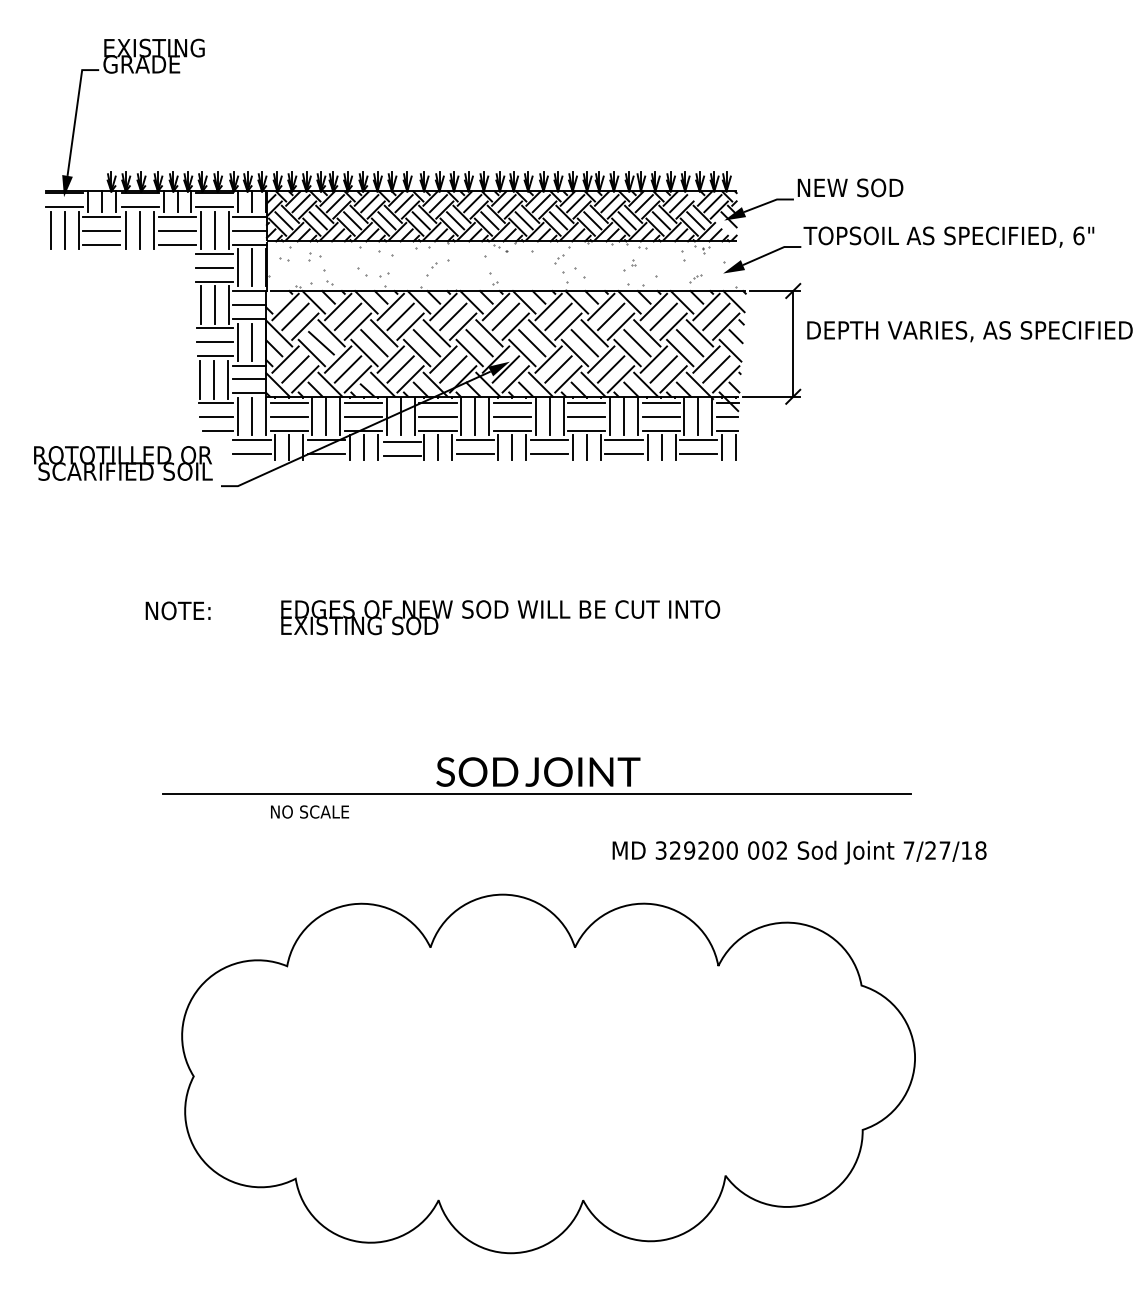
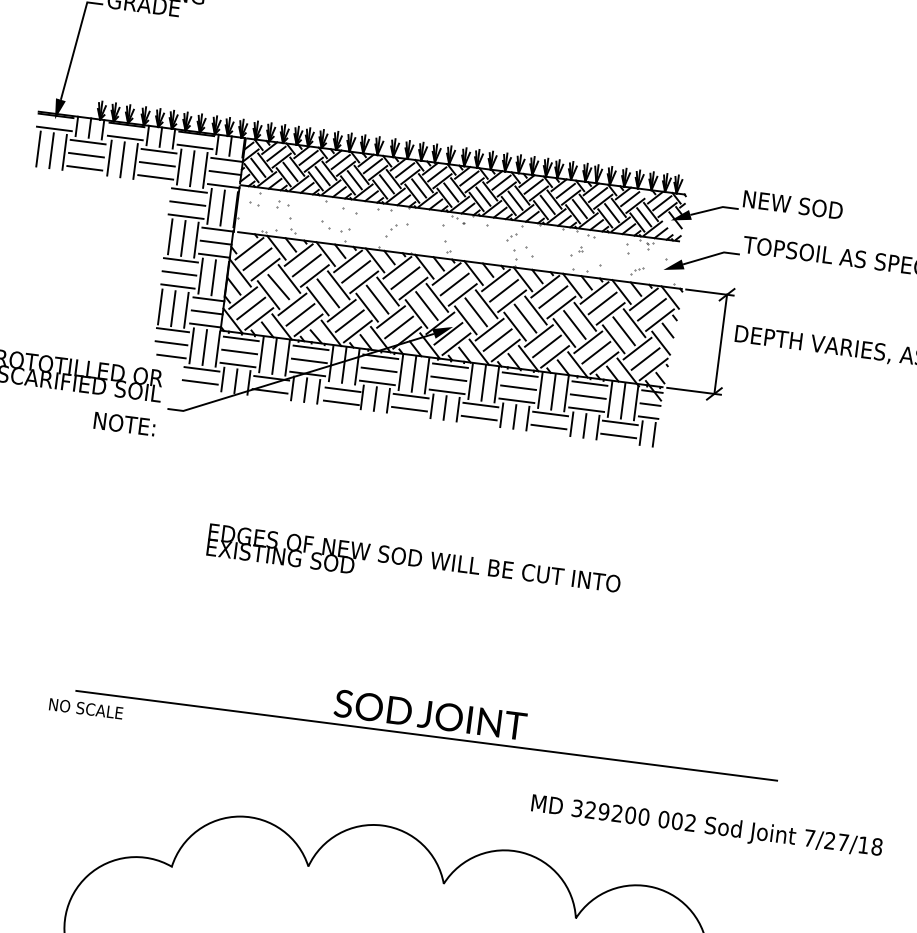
text: (177, 610) -> (124, 423), moved
text: (310, 811) -> (86, 708), moved
text: (799, 852) -> (706, 826), moved

